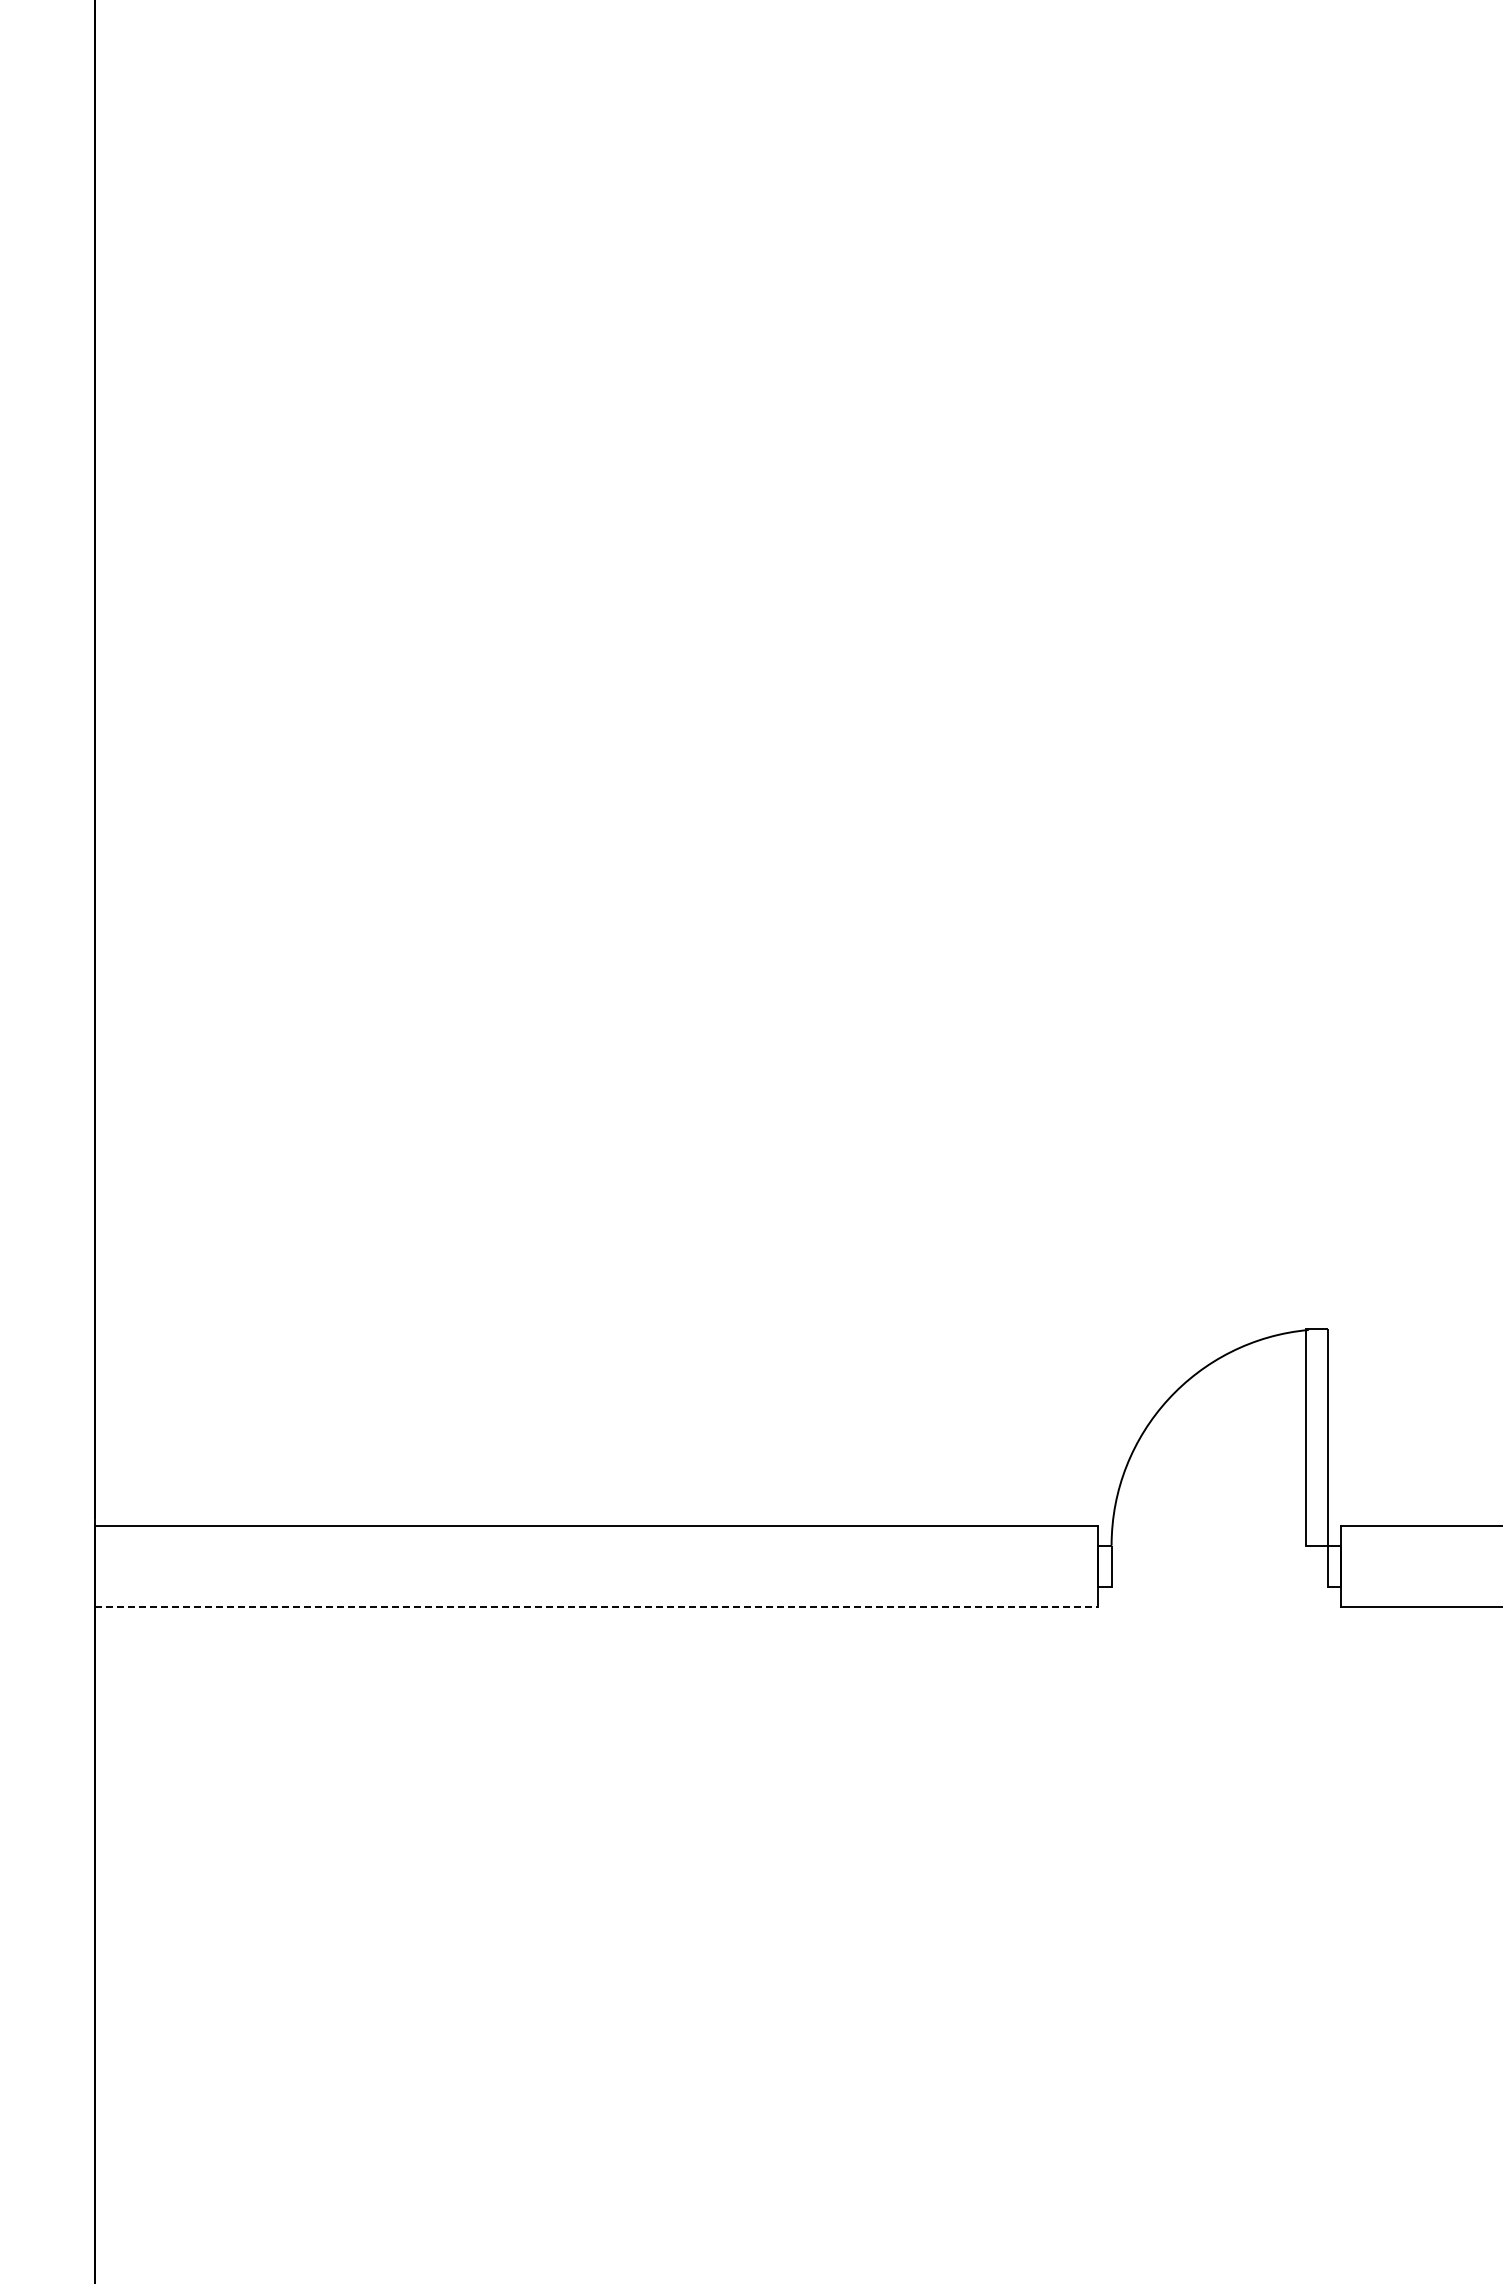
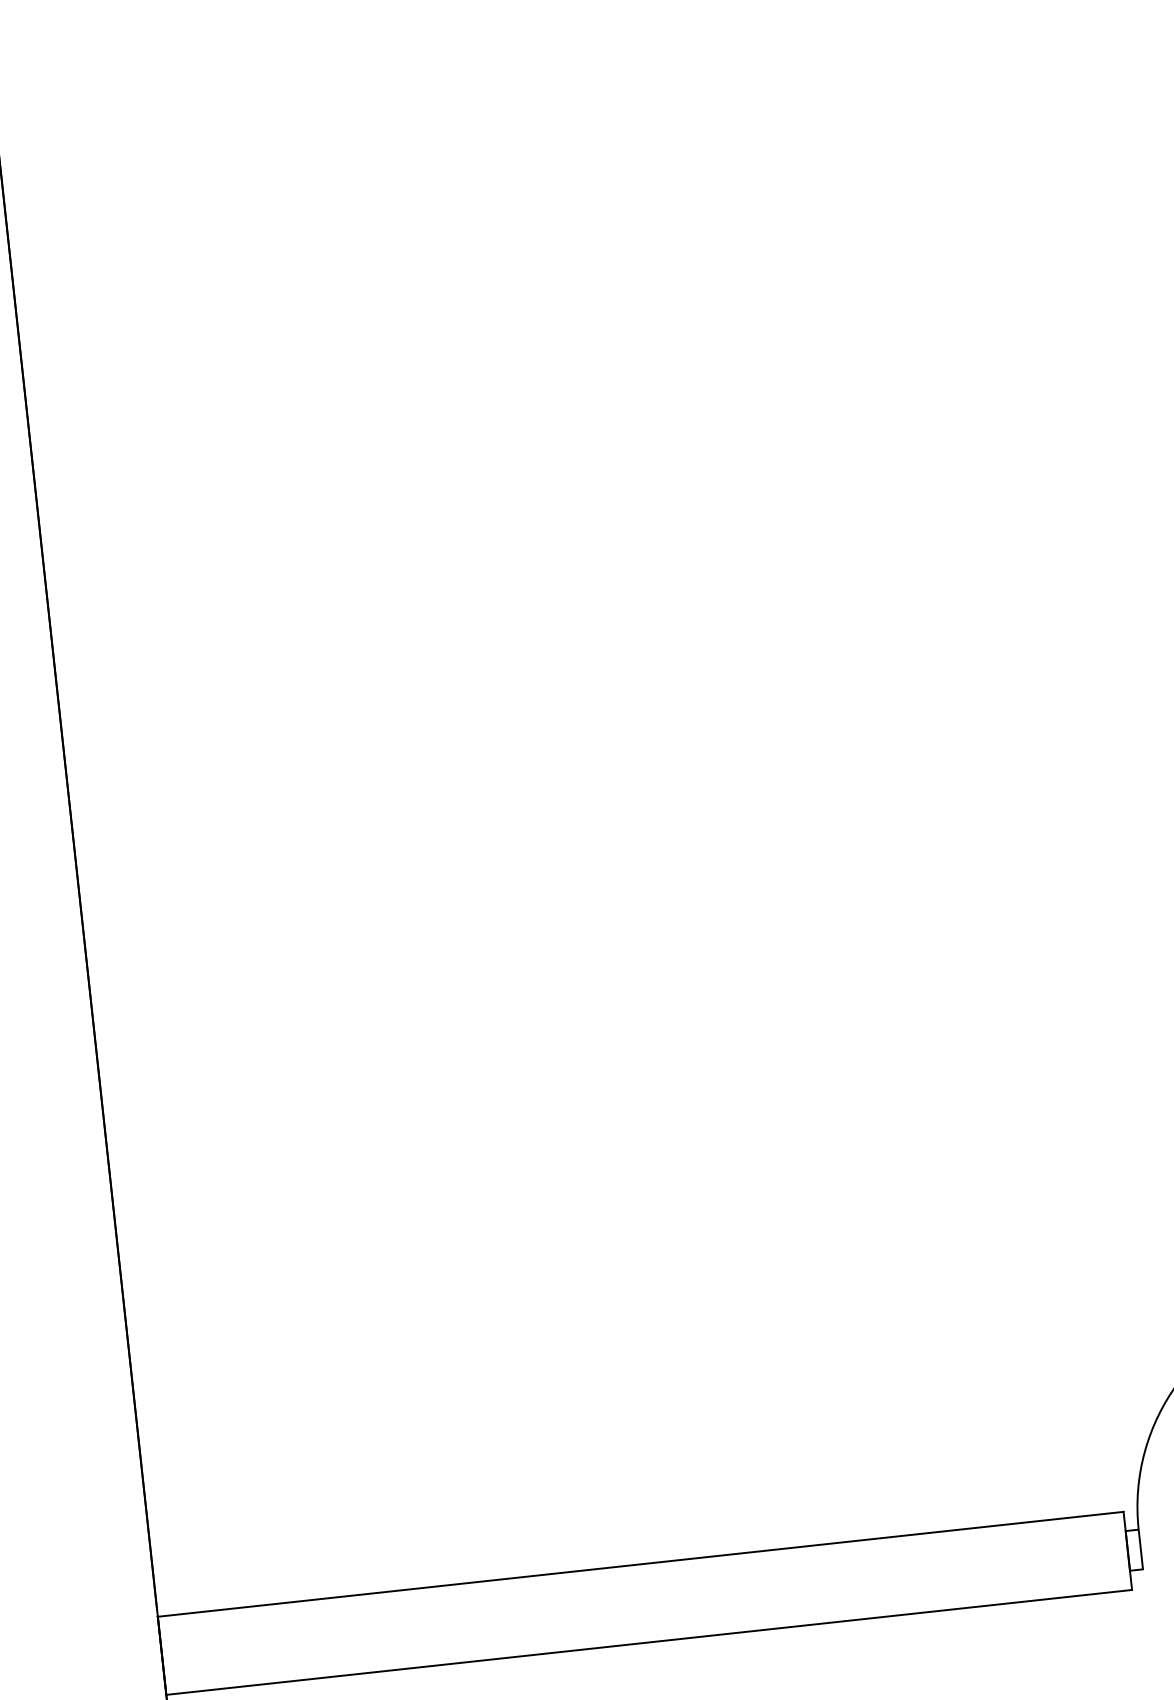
line: (596, 1606) -> (649, 1642), dashed -> solid

